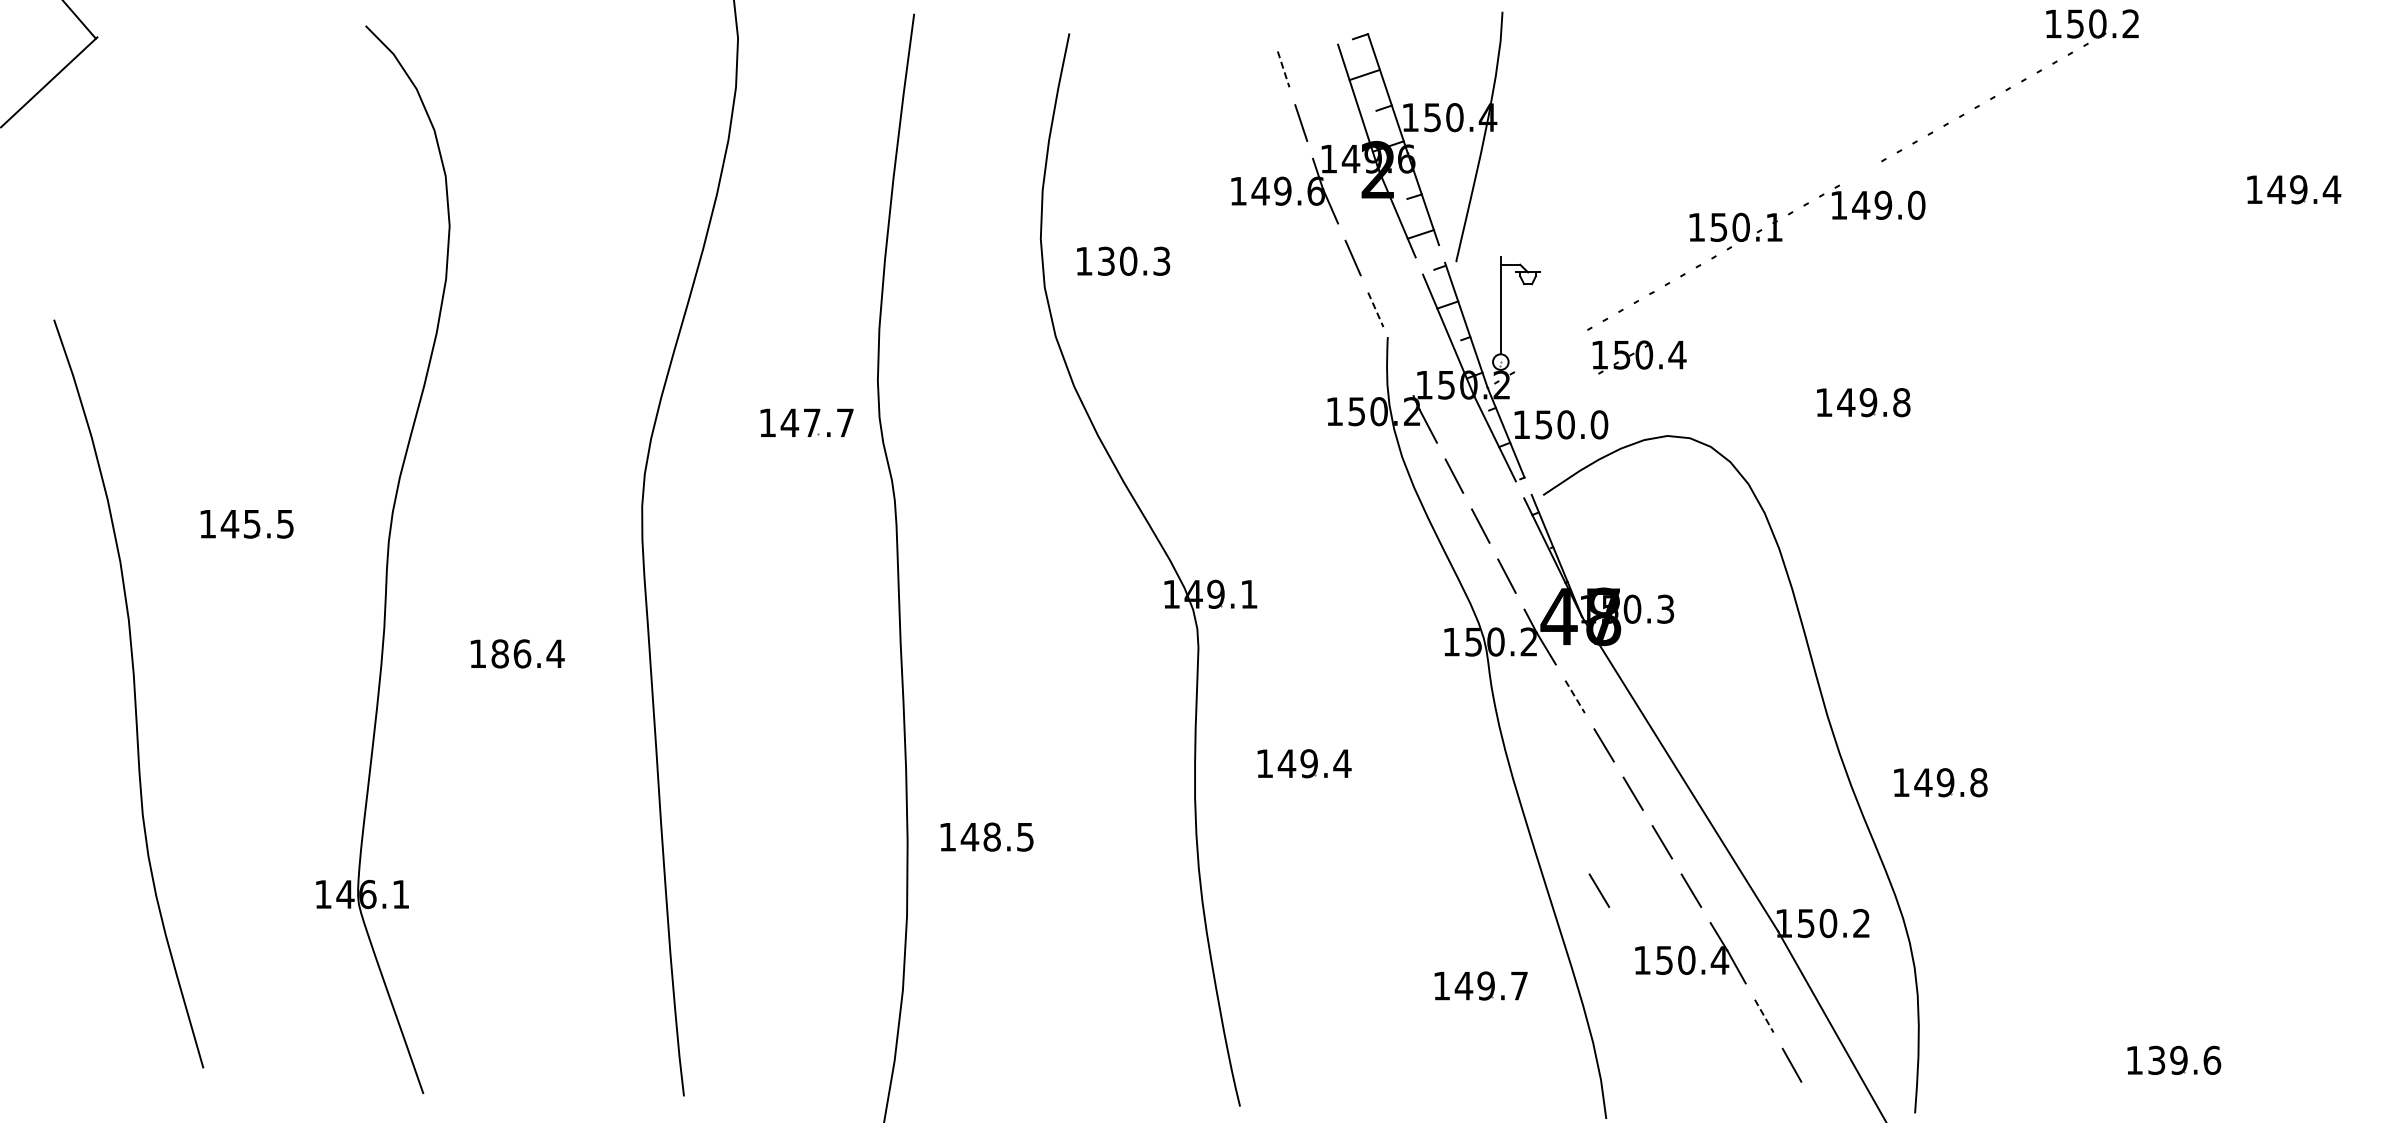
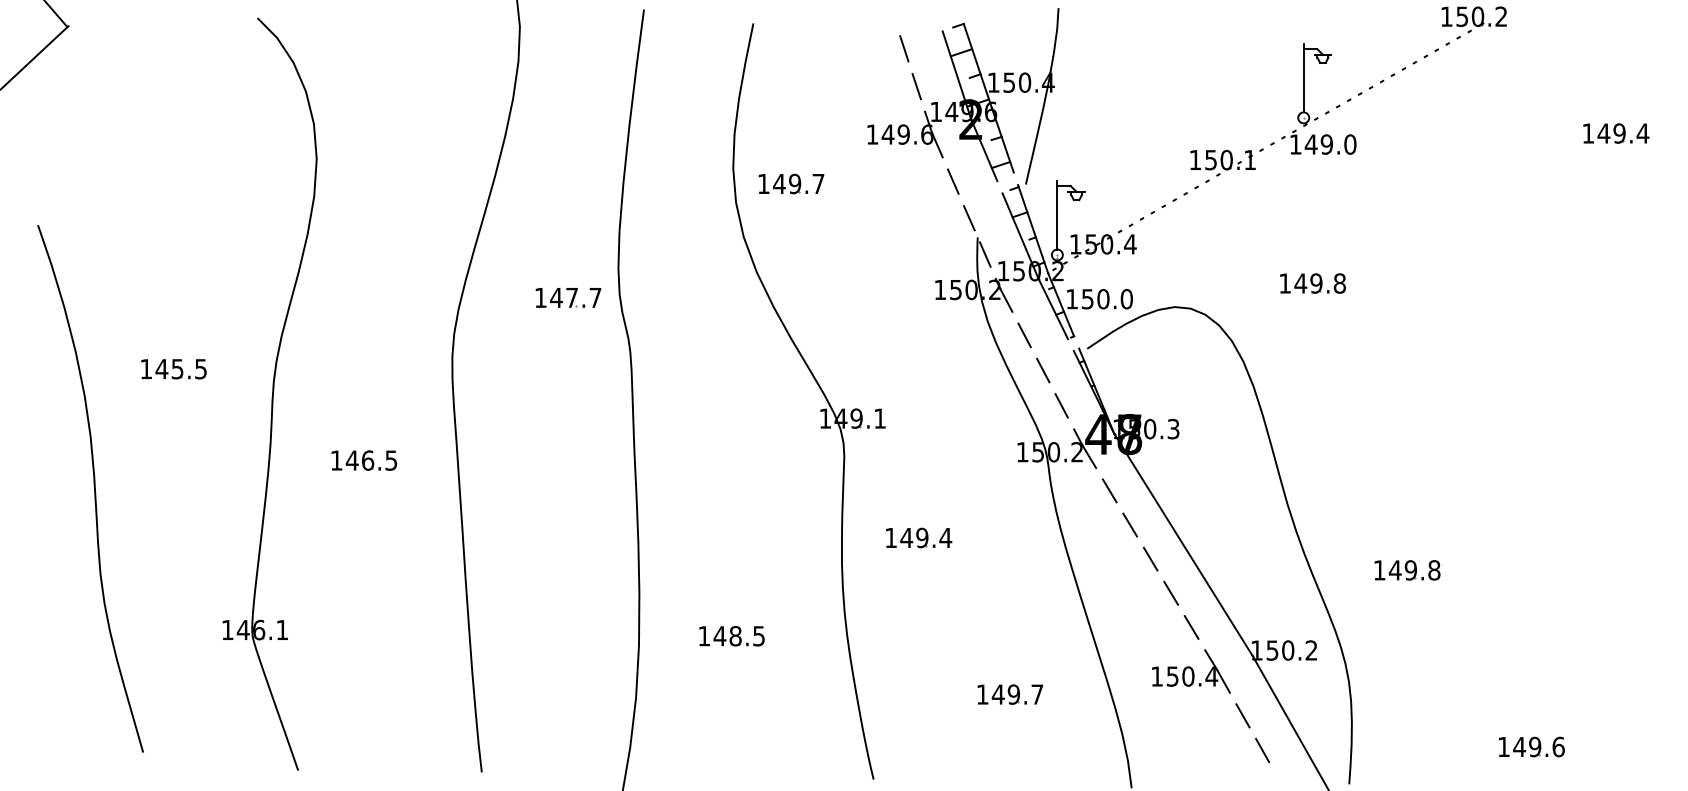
line: (1283, 69) -> (904, 48), dashed -> solid
part: (1850, 120) -> (1303, 84), added
text: (1133, 260) -> (798, 183), 130.3 -> 149.7
line: (1375, 309) -> (969, 217), dashed -> solid
part: (1639, 357) -> (1103, 246), moved
line: (1398, 361) -> (985, 254), added
text: (527, 653) -> (371, 460), 186.4 -> 146.5
line: (1575, 696) -> (1109, 490), dashed -> solid
part: (1940, 782) -> (1407, 570), moved
part: (986, 836) -> (731, 635), moved
line: (1599, 890) -> (1126, 627), removed
part: (1480, 985) -> (1009, 694), moved
line: (1764, 1016) -> (1243, 716), dashed -> solid
text: (2156, 1060) -> (1519, 747), 139.6 -> 149.6

